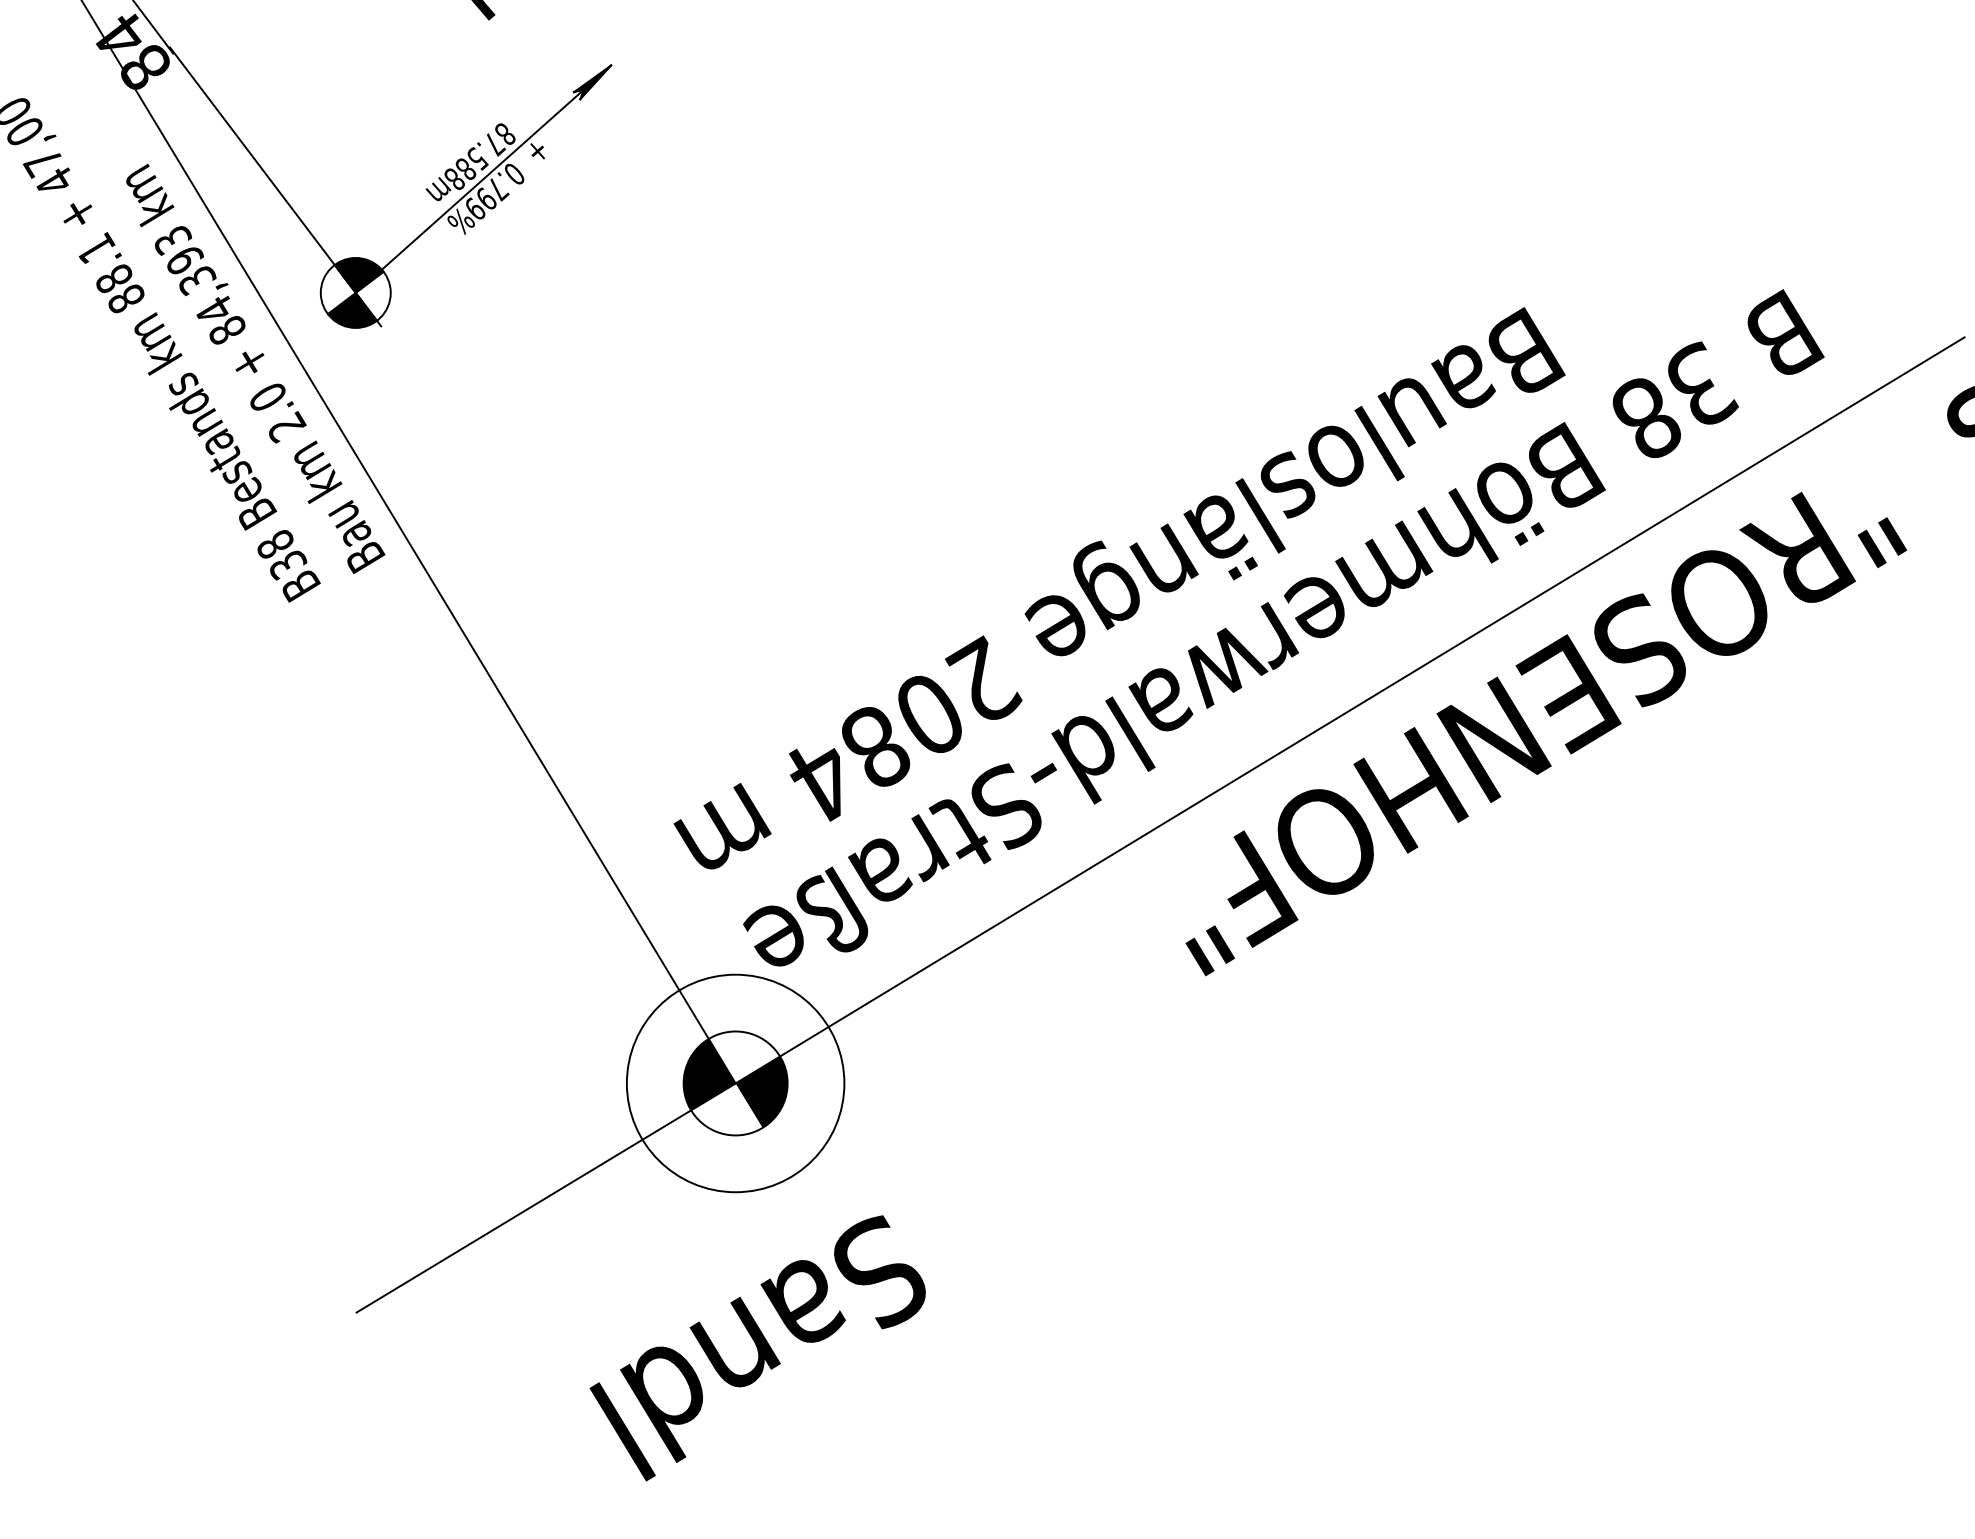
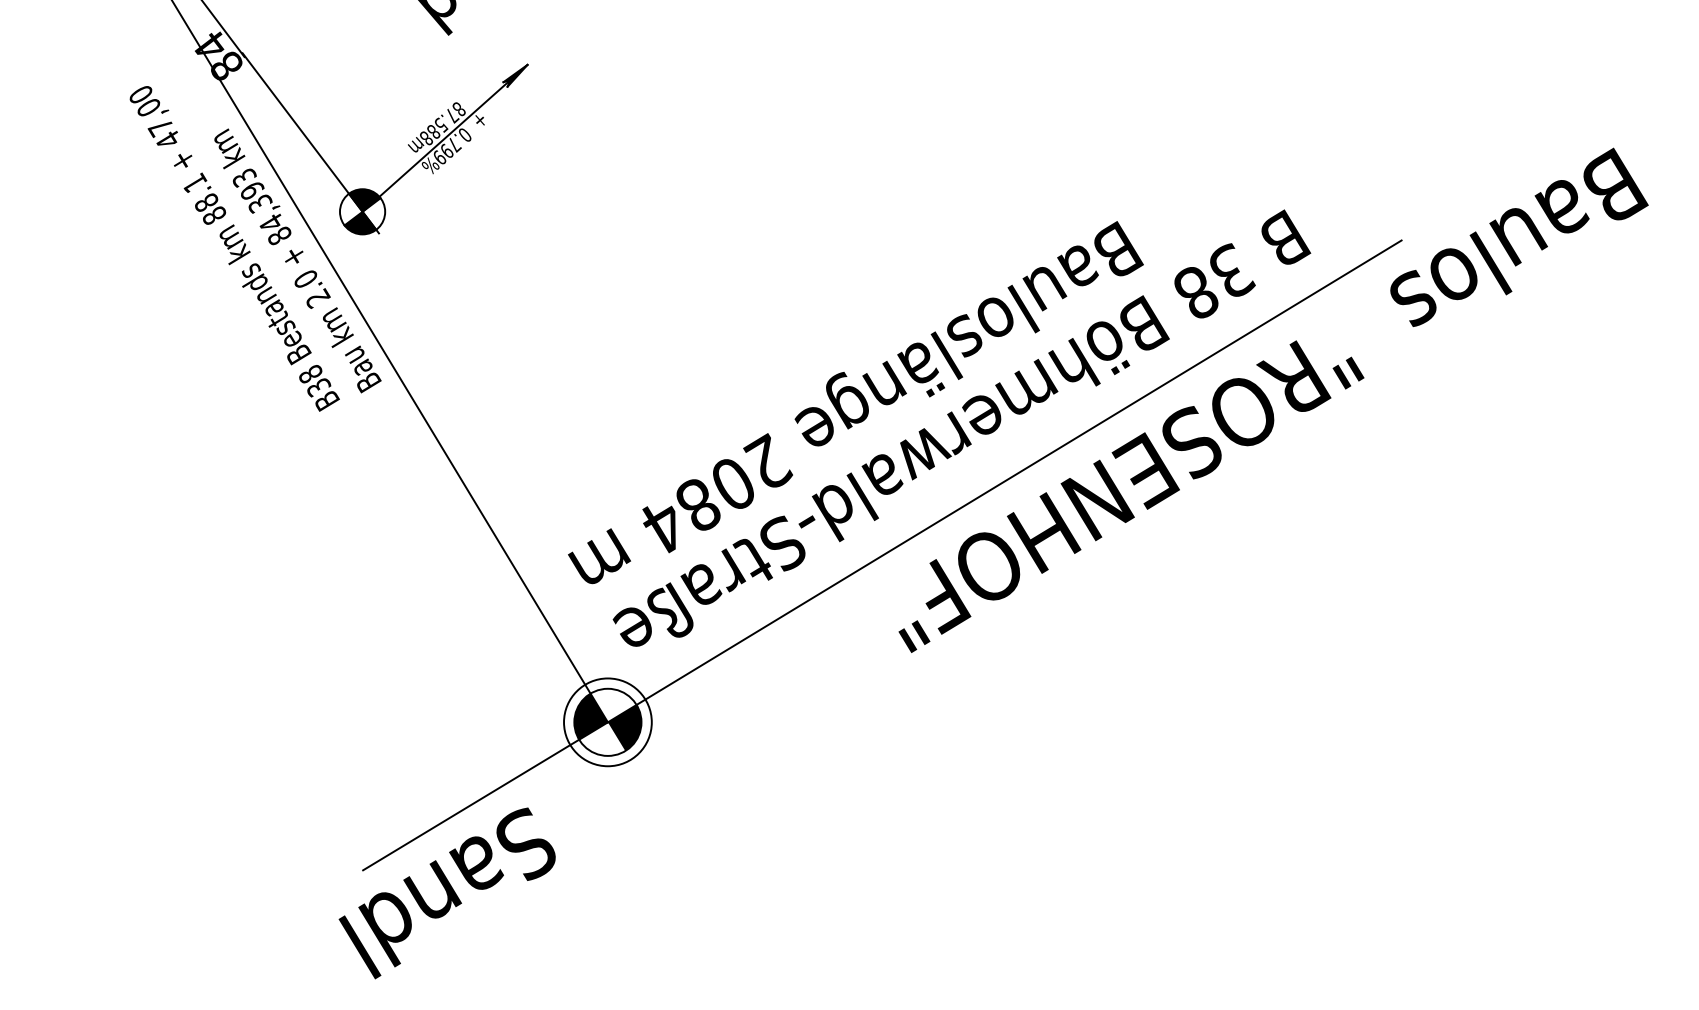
circle: (734, 1083) -> (607, 722), size x0.62
text: (756, 1348) -> (446, 893), moved

